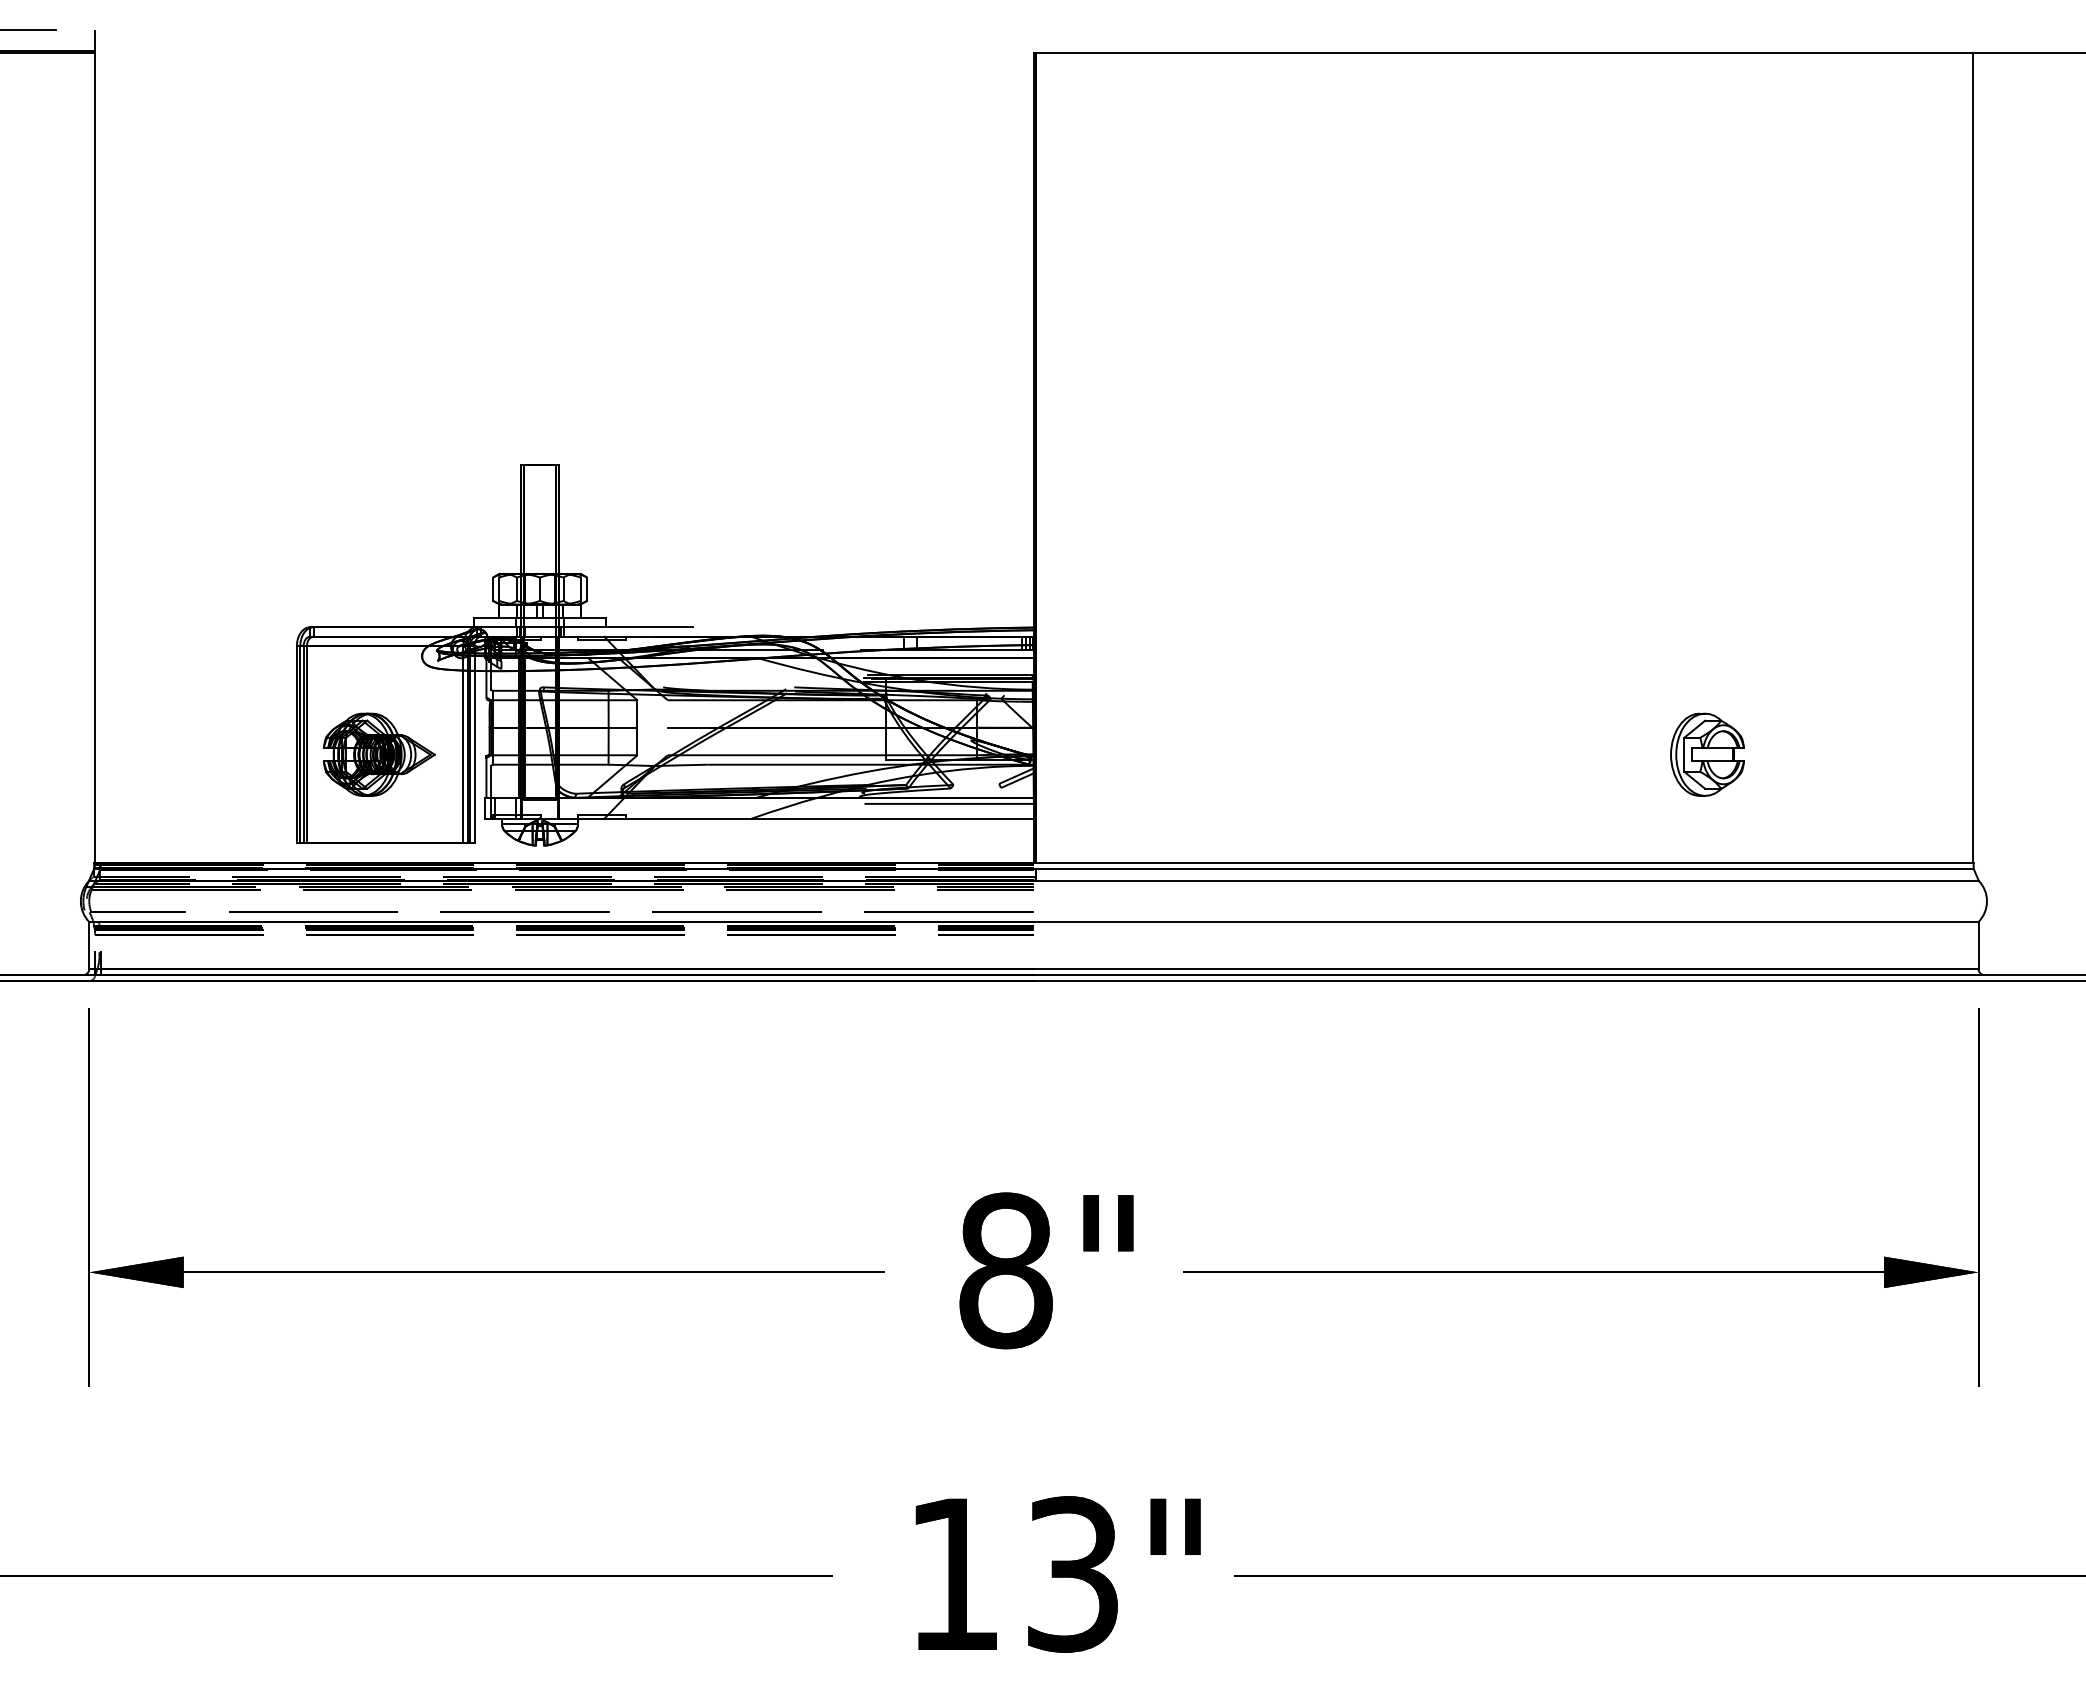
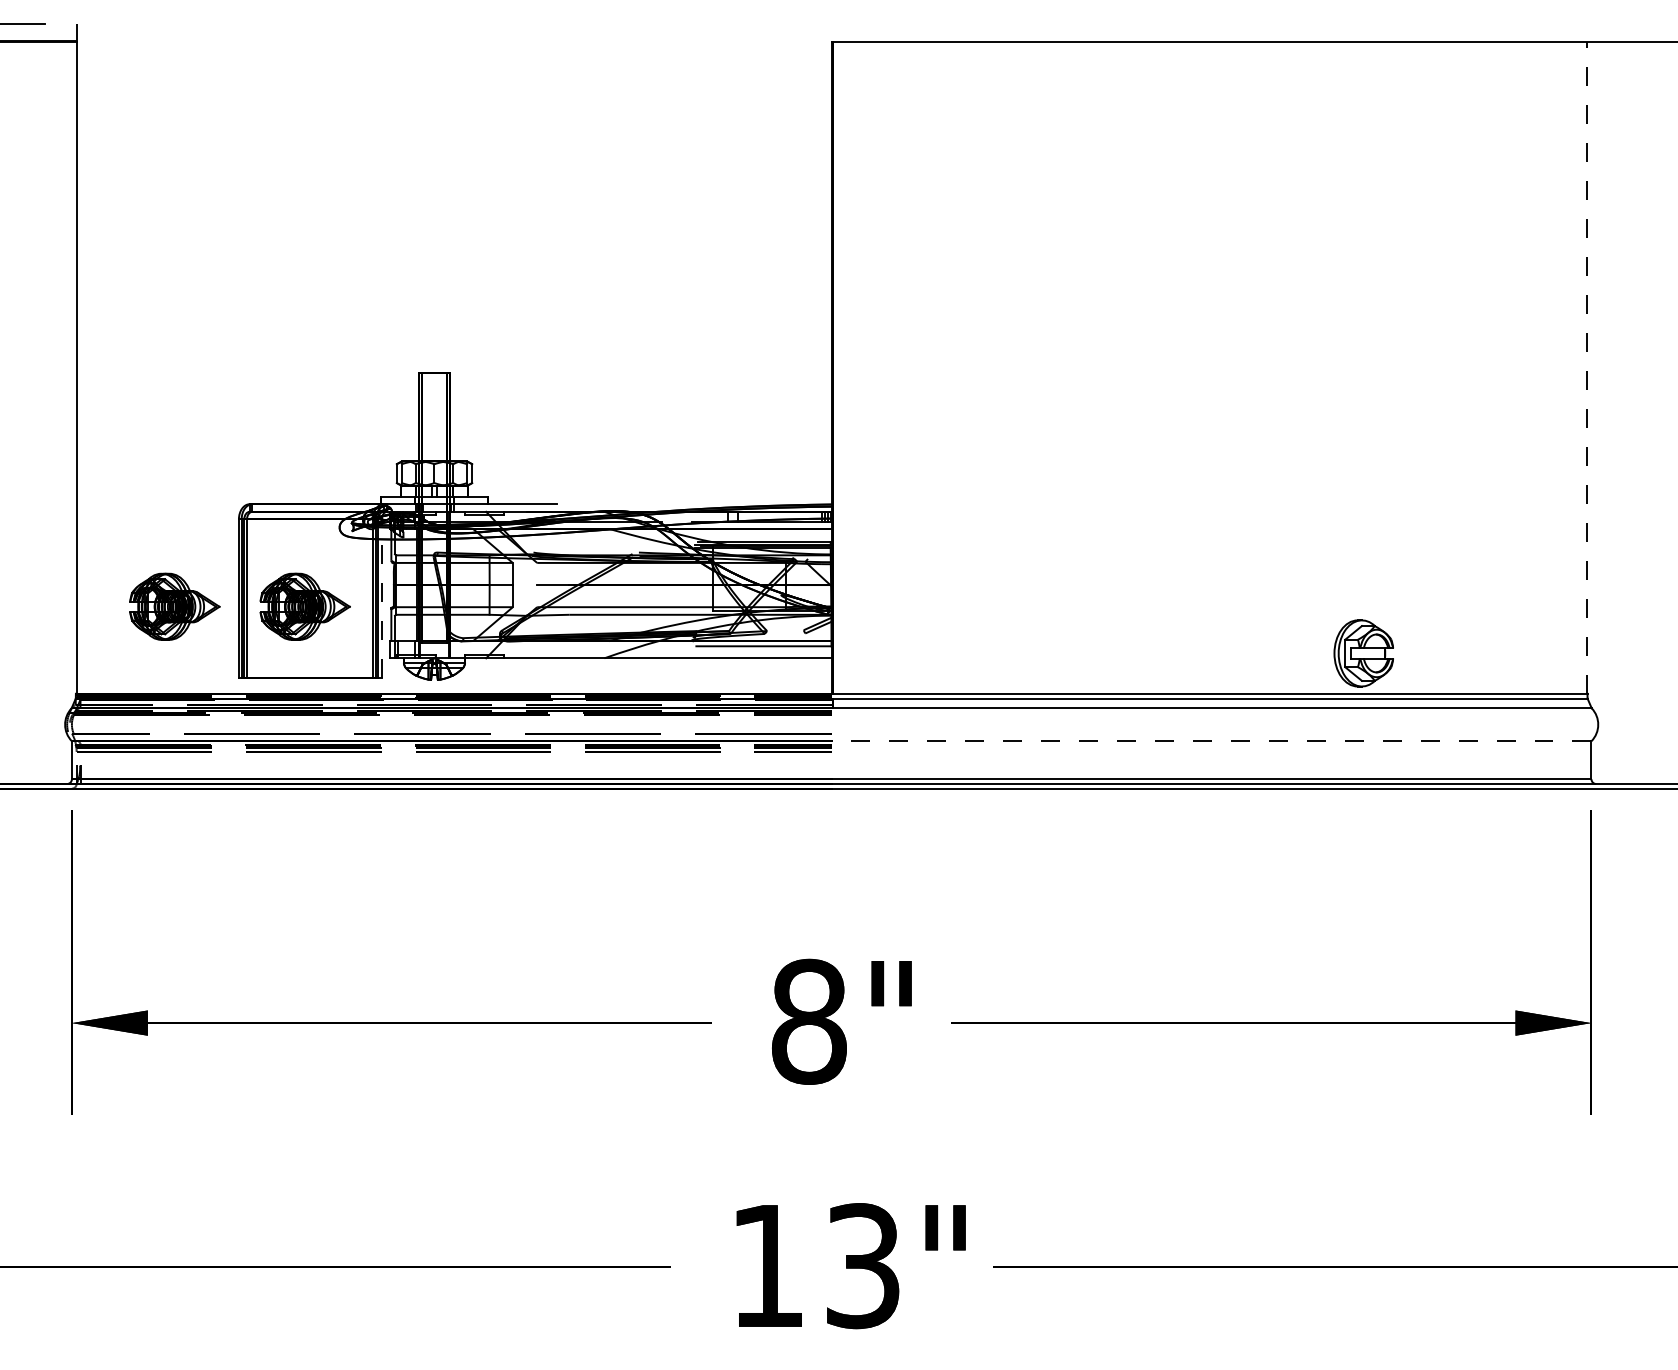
line: (1972, 458) -> (1586, 368), solid -> dashed
line: (474, 744) -> (381, 598), solid -> dashed
part: (217, 754) -> (175, 606), added
part: (1707, 754) -> (1363, 653), moved
line: (1505, 921) -> (1210, 740), solid -> dashed

